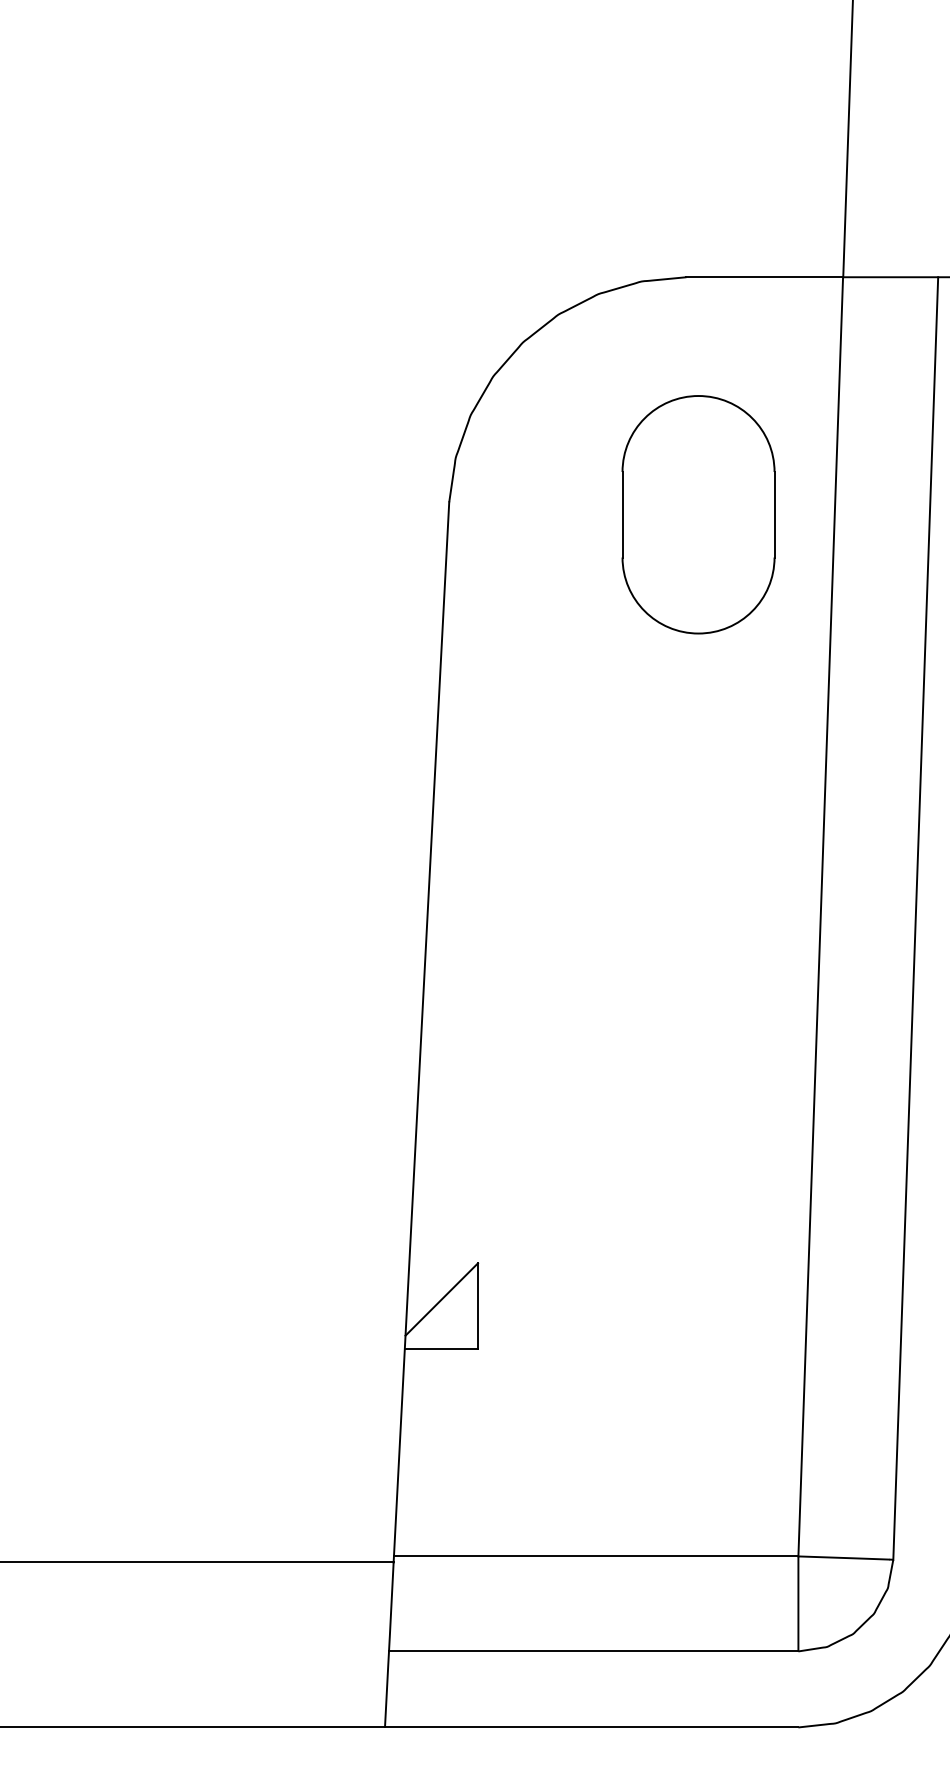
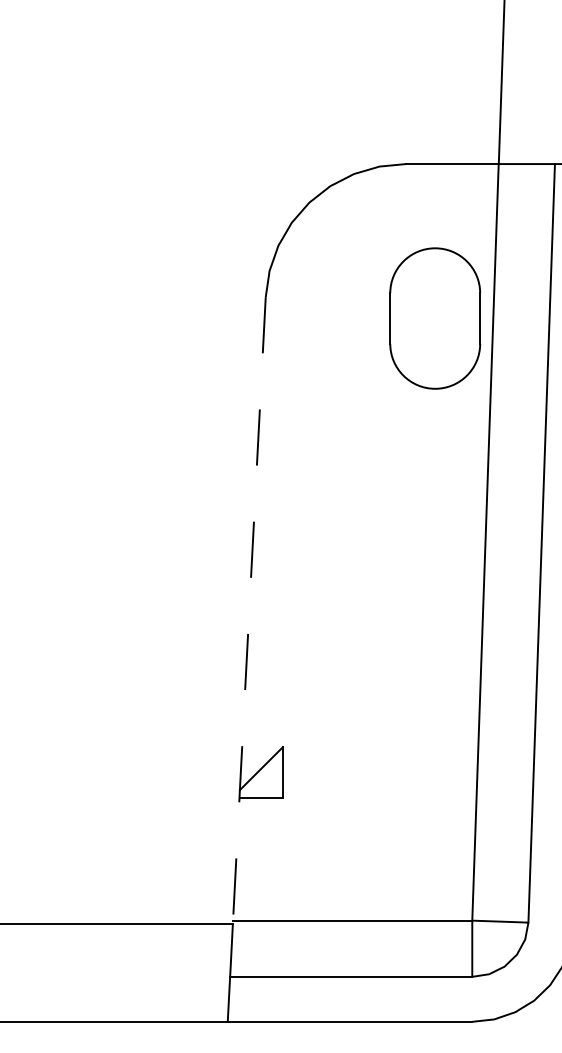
part: (699, 514) -> (435, 318), moved
line: (421, 1032) -> (249, 610), solid -> dashed

